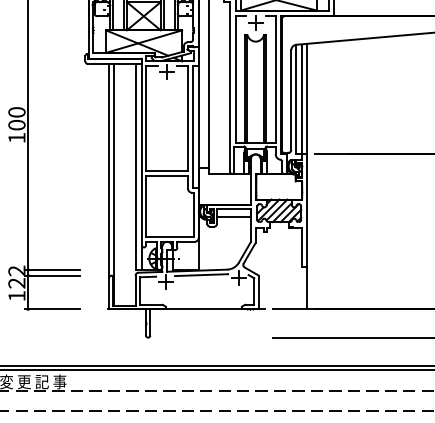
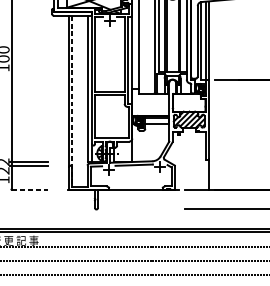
line: (114, 184) -> (72, 101), solid -> dashed
line: (52, 309) -> (28, 189), solid -> dashed

